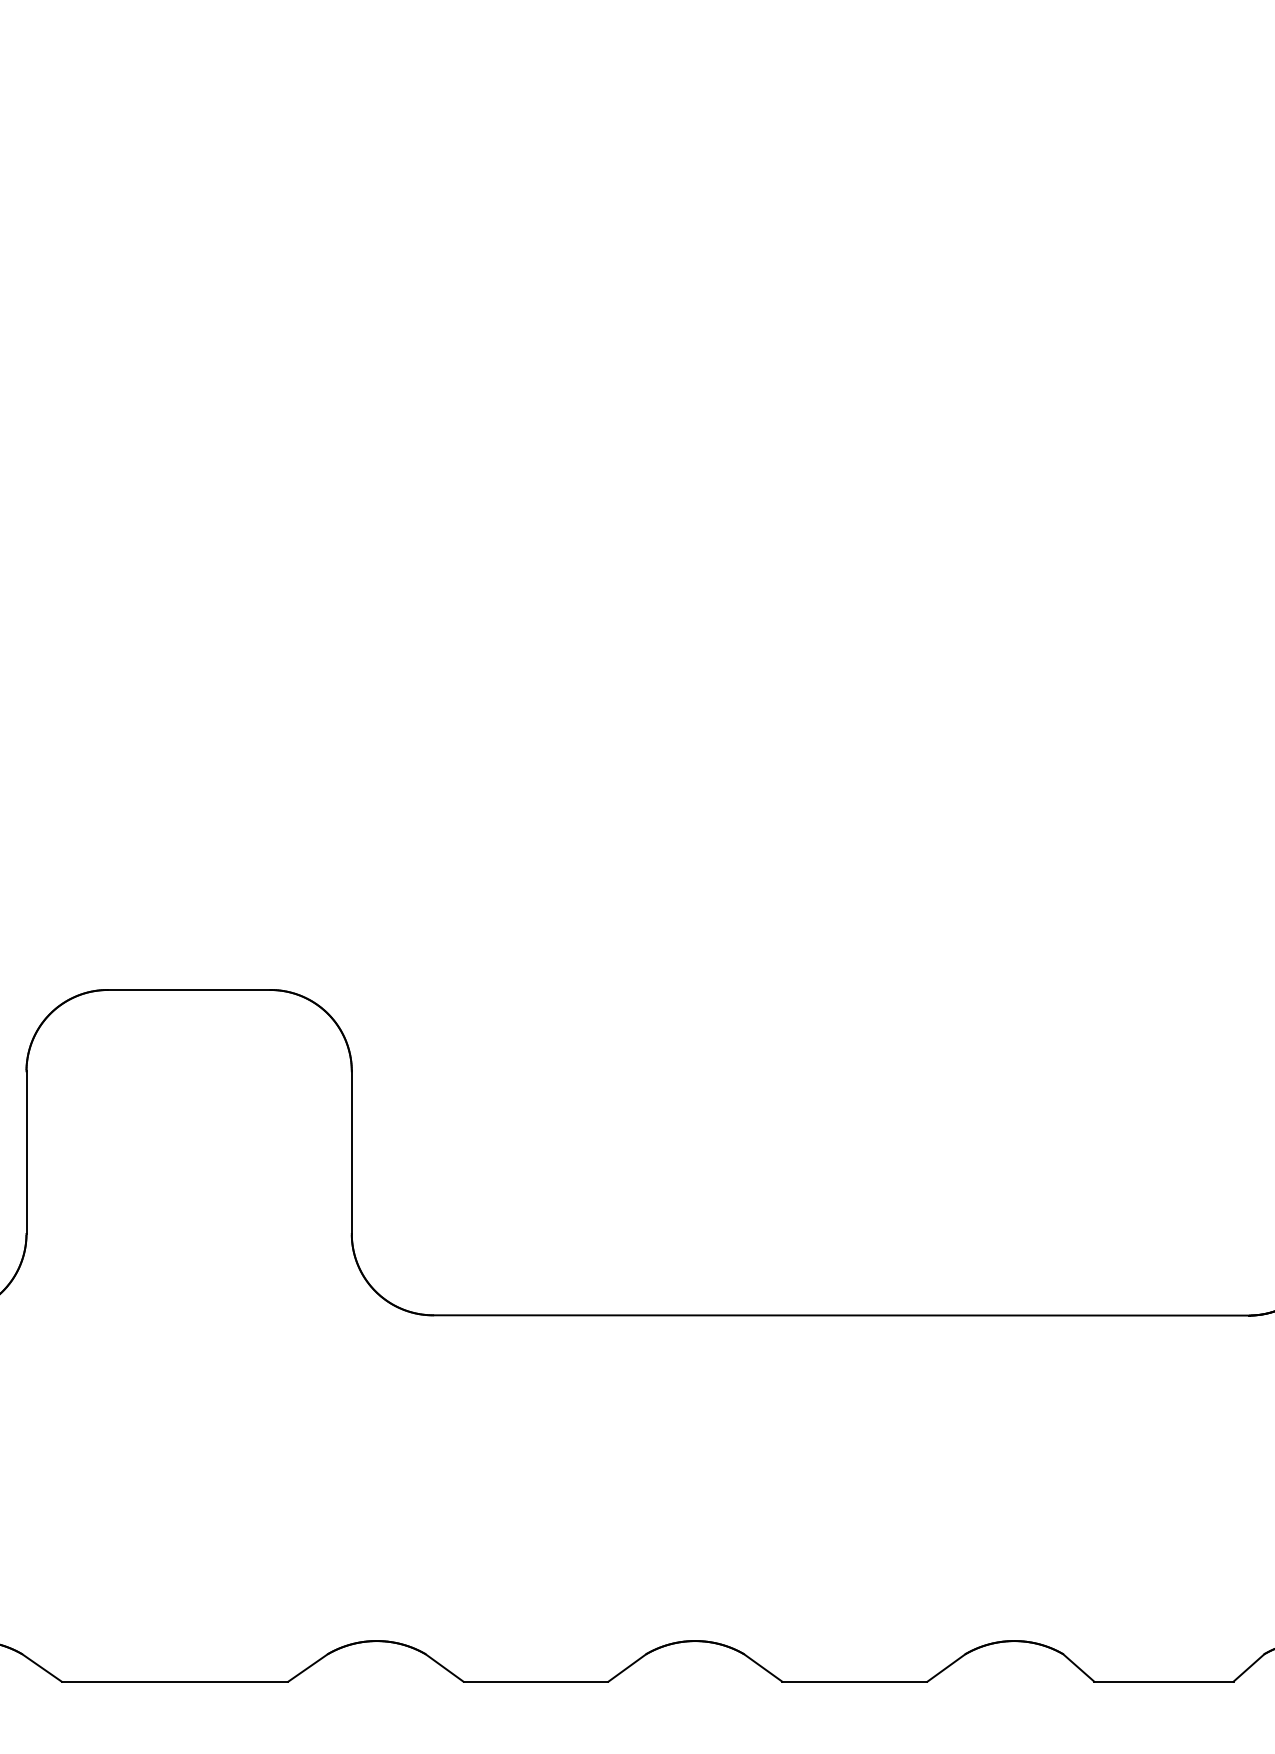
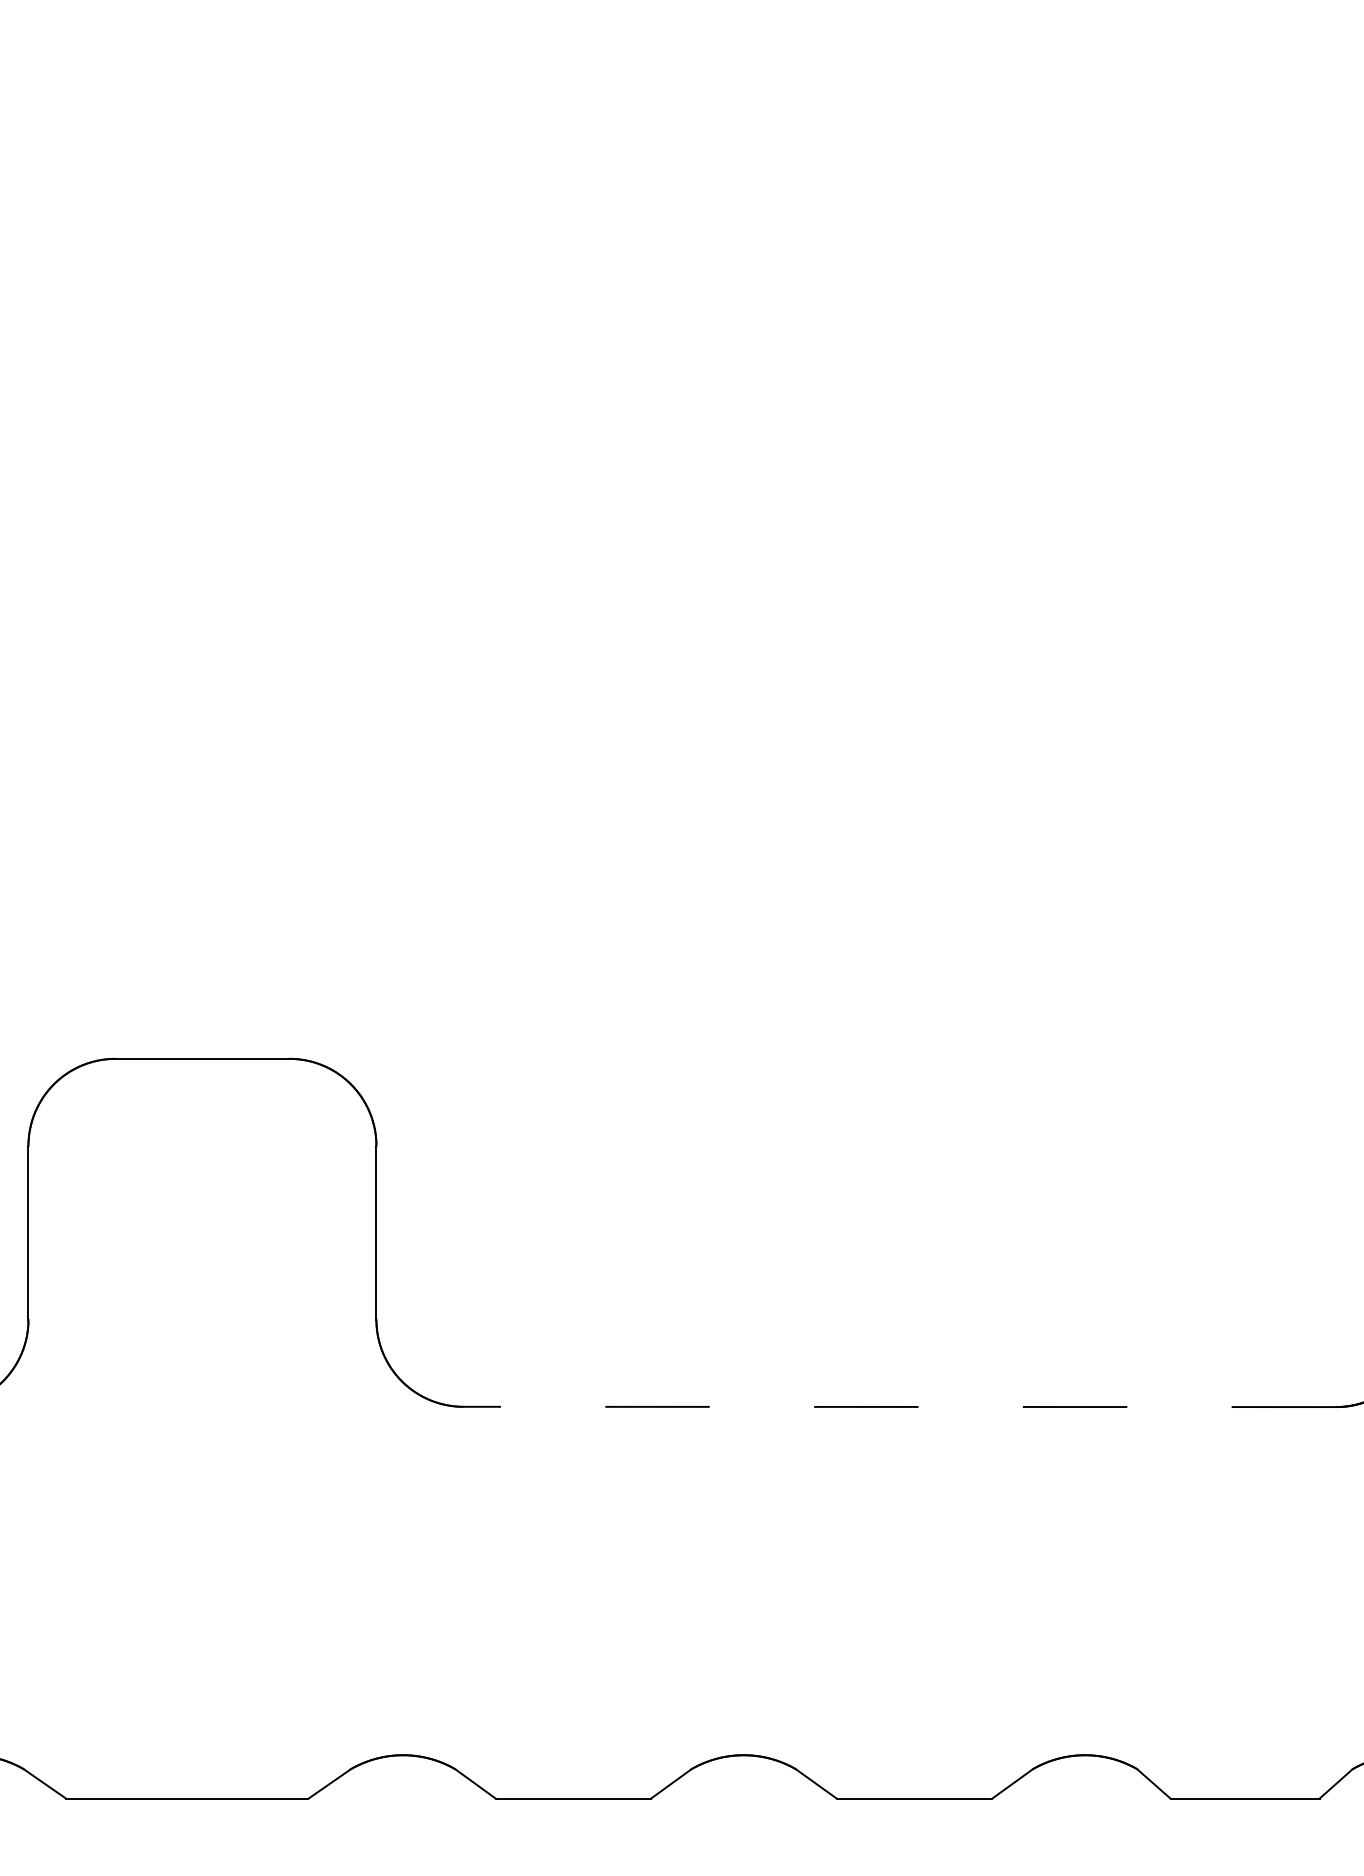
line: (841, 1315) -> (900, 1407), solid -> dashed

